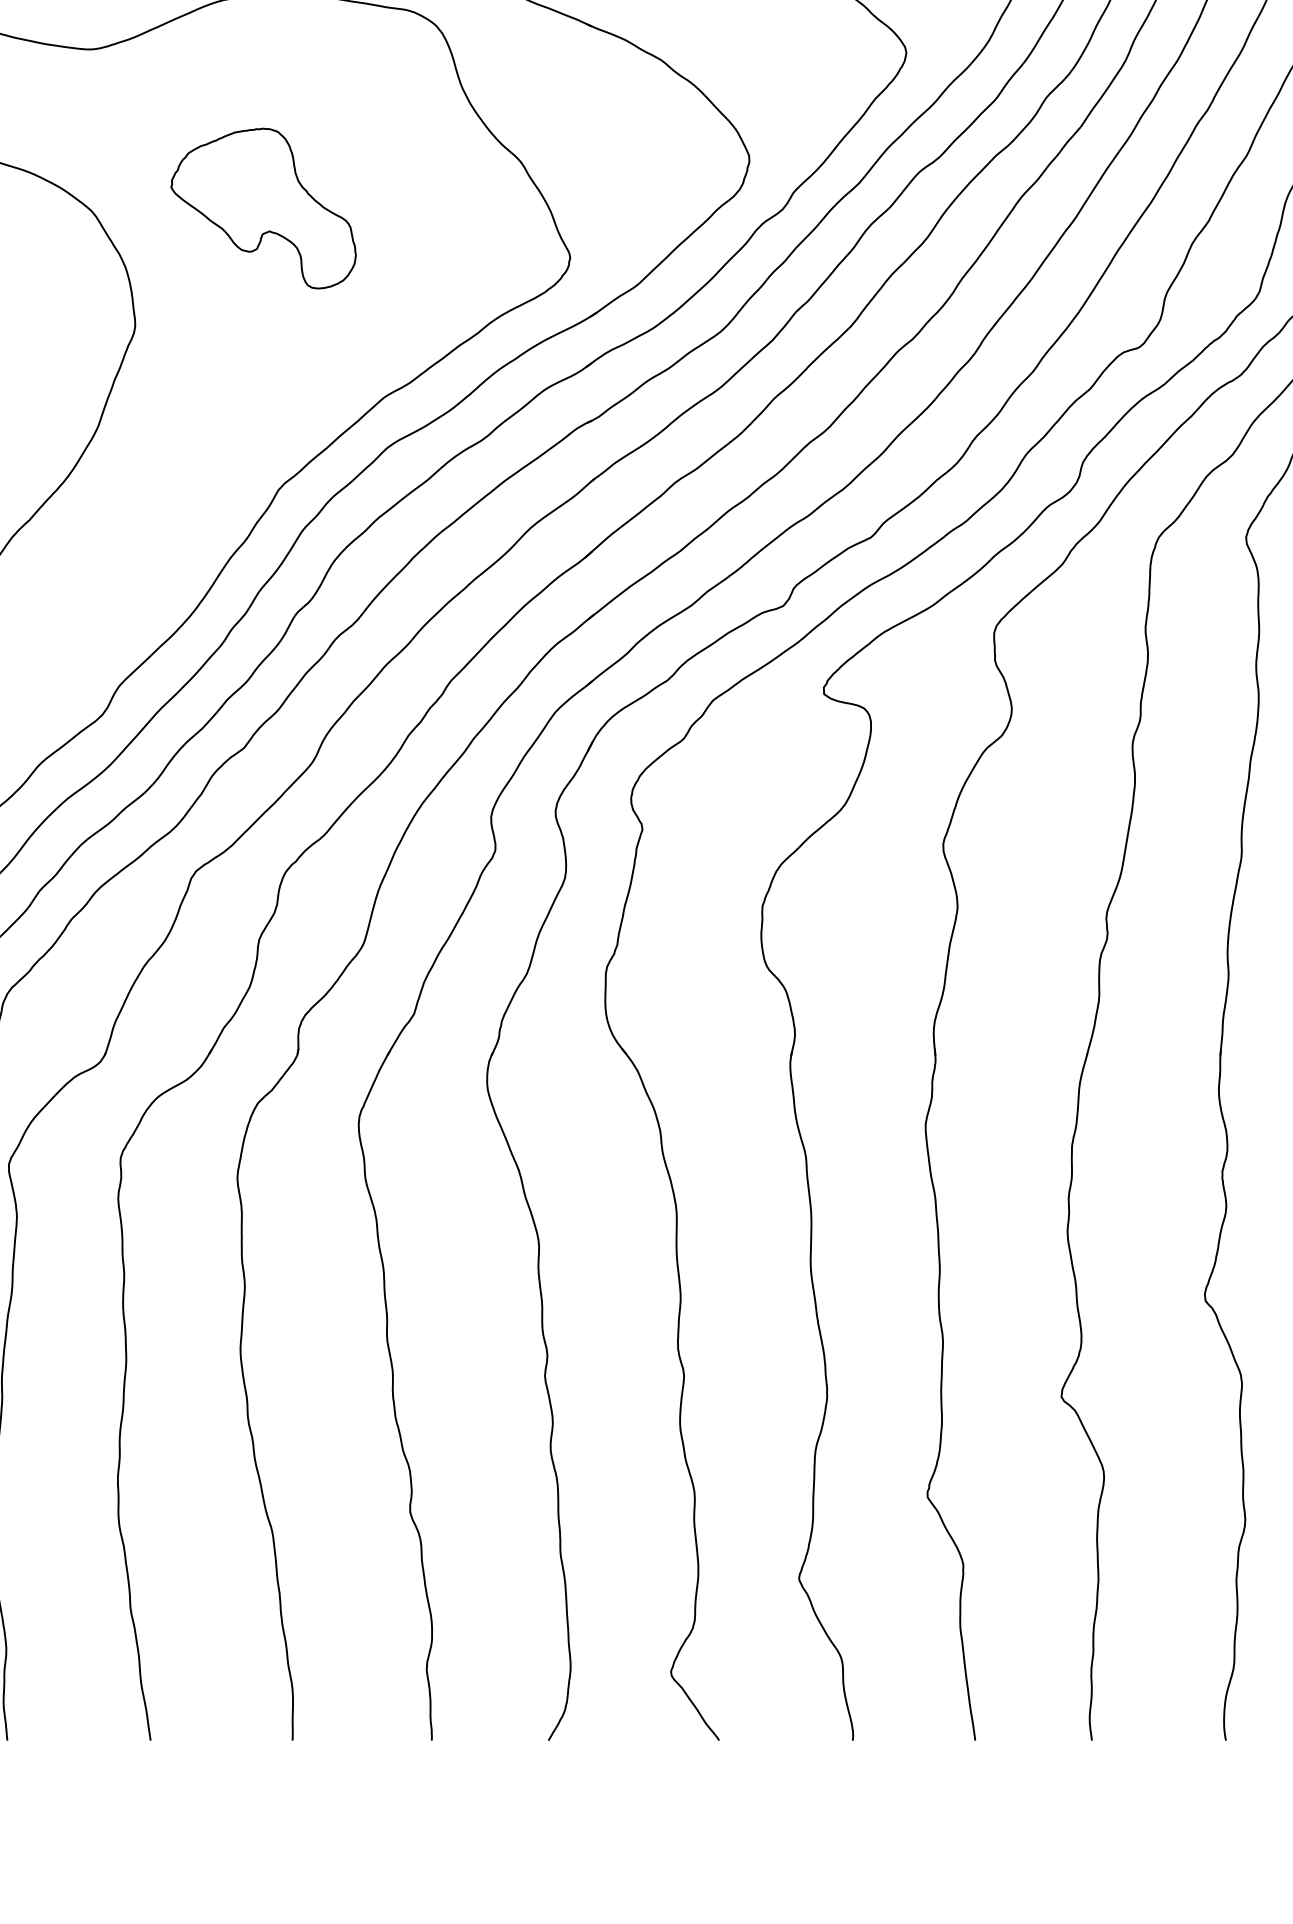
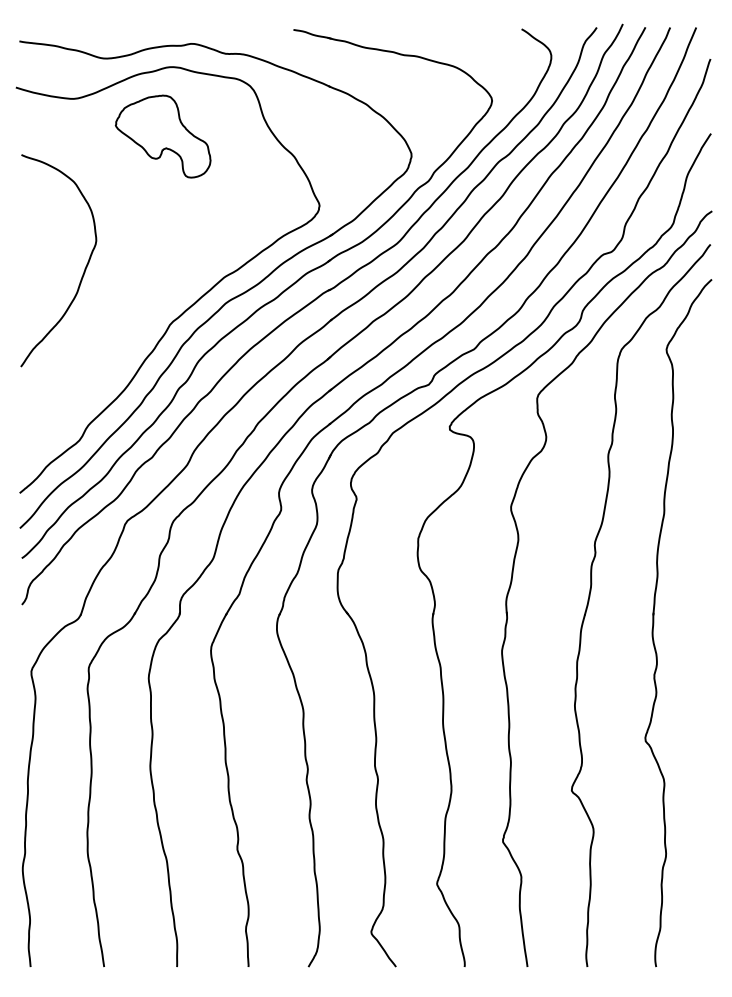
part: (262, 208) -> (162, 136), moved

